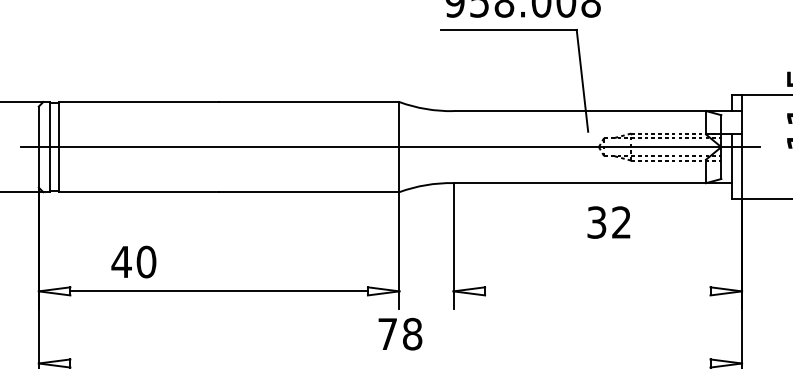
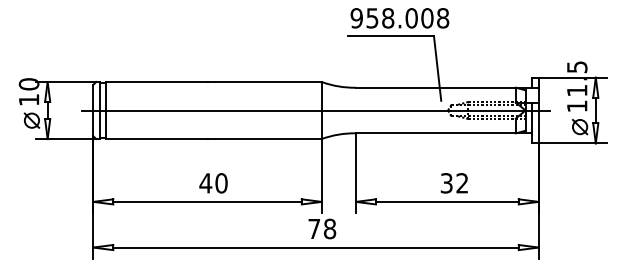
text: (607, 222) -> (453, 183), moved
text: (133, 262) -> (213, 183), moved
line: (596, 290) -> (446, 201), added
line: (389, 363) -> (315, 247), added

